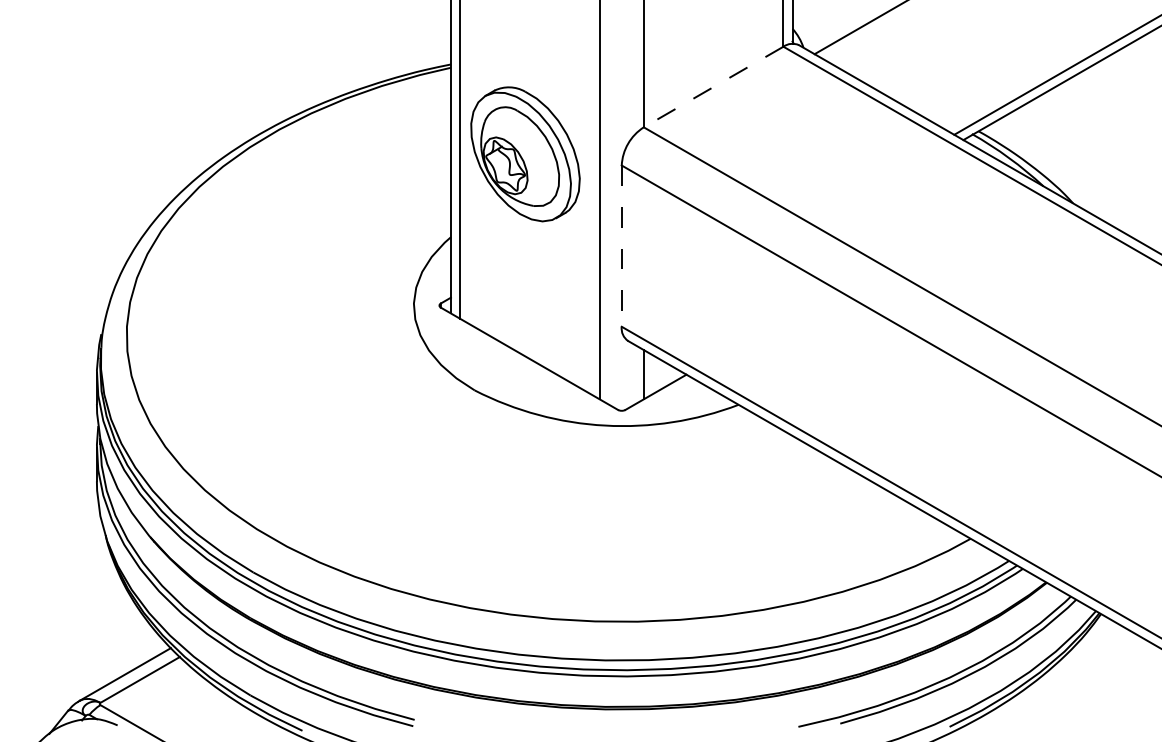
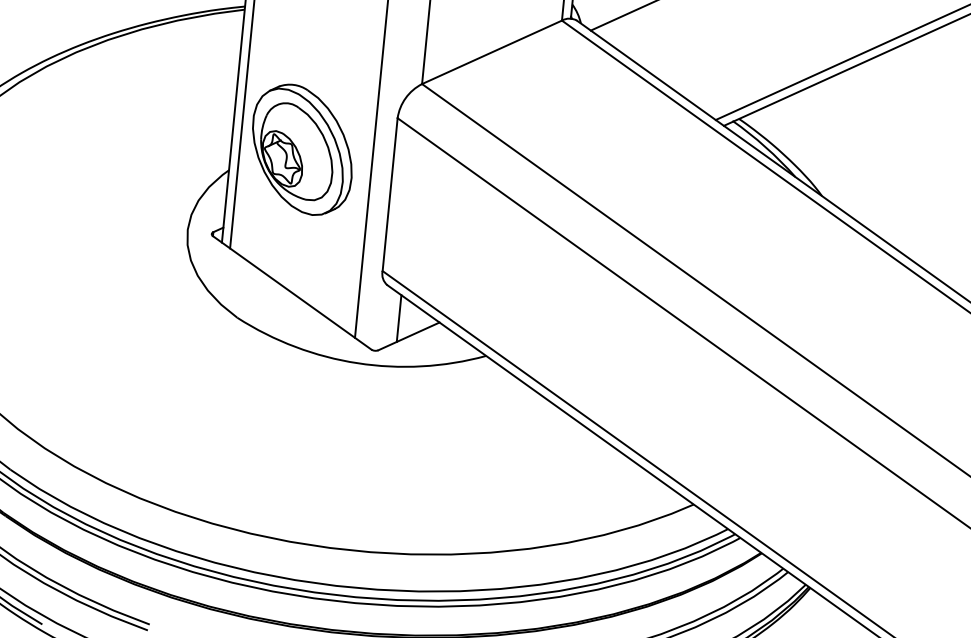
line: (713, 87) -> (491, 52), dashed -> solid
part: (525, 154) -> (302, 150), moved
line: (621, 246) -> (389, 194), dashed -> solid

